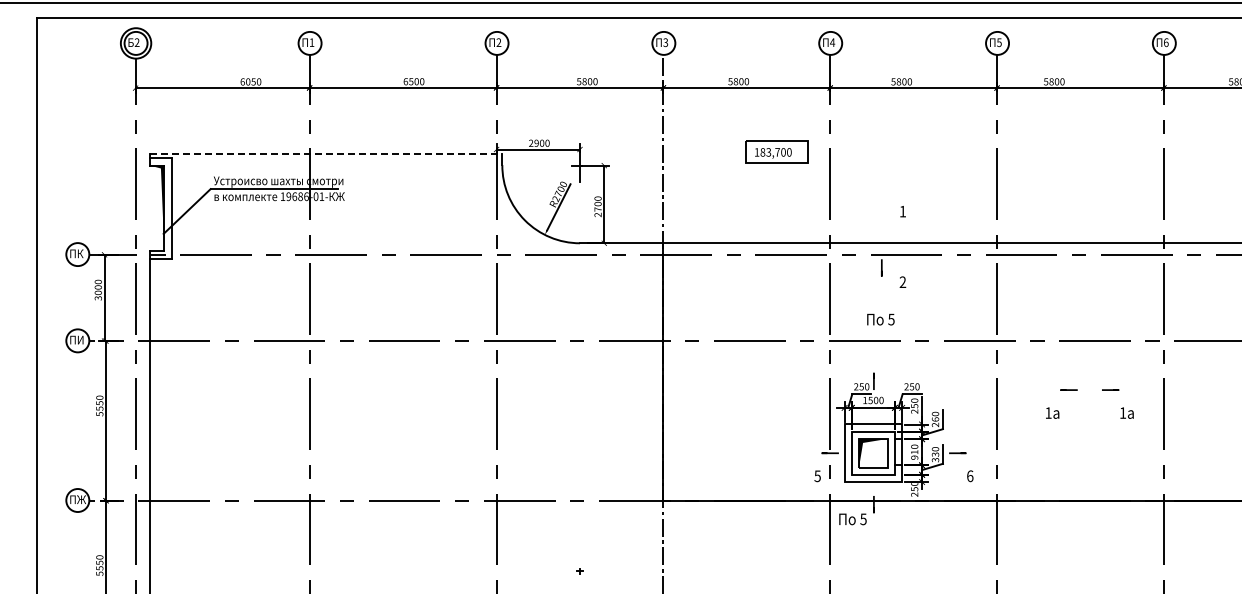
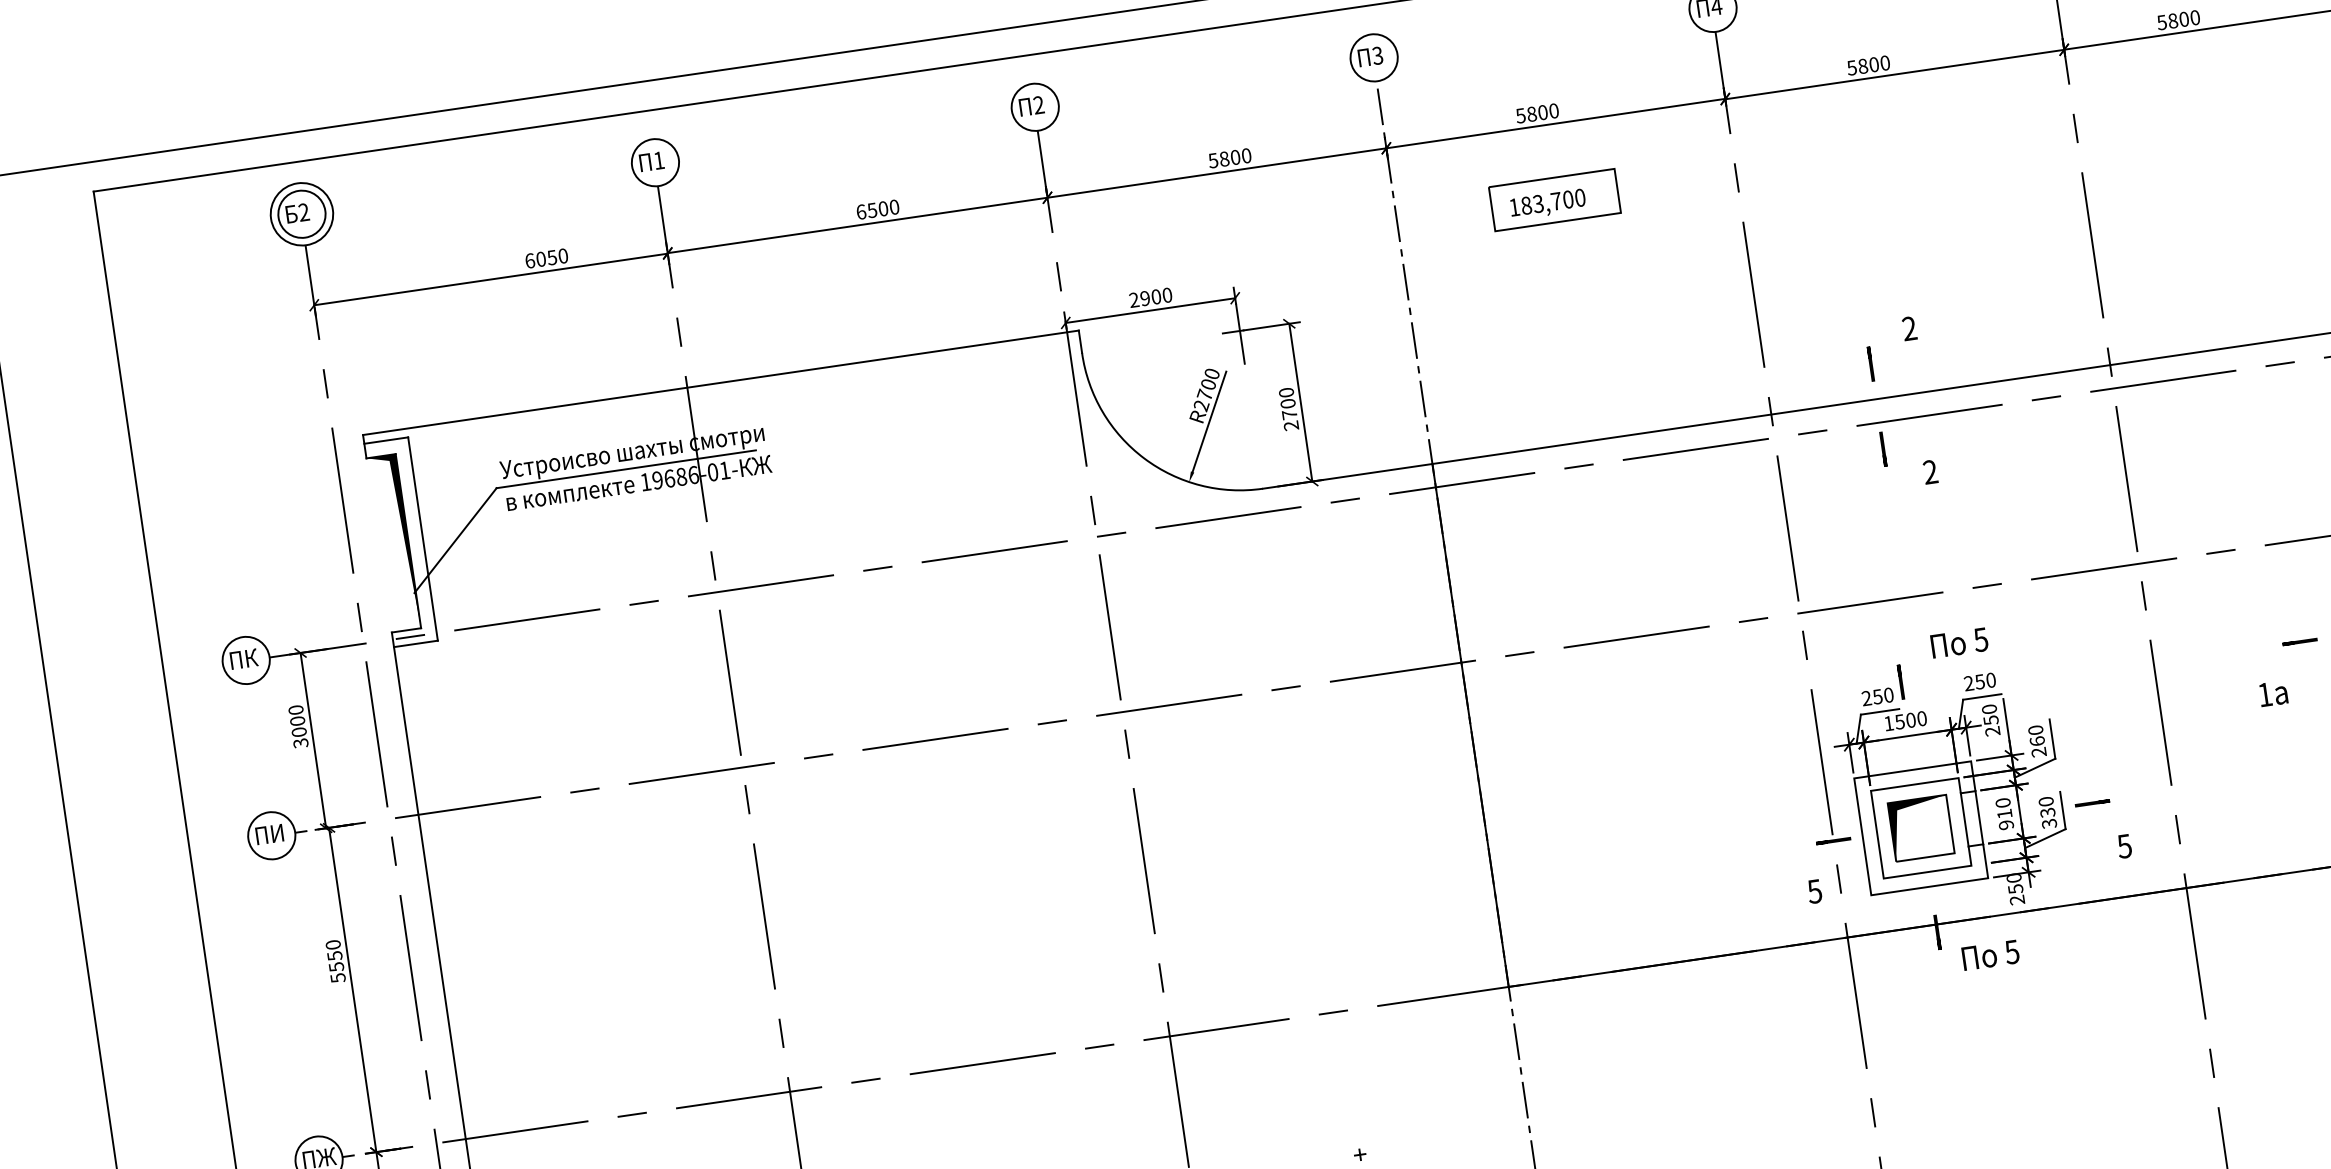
part: (776, 151) -> (1553, 199), moved
line: (326, 154) -> (721, 383), dashed -> solid
text: (902, 211) -> (1908, 328), 1 -> 2
line: (881, 225) -> (1870, 363), added
text: (880, 319) -> (1958, 642), moved
text: (970, 476) -> (2125, 846), 6 -> 5
text: (852, 519) -> (1989, 955), moved

